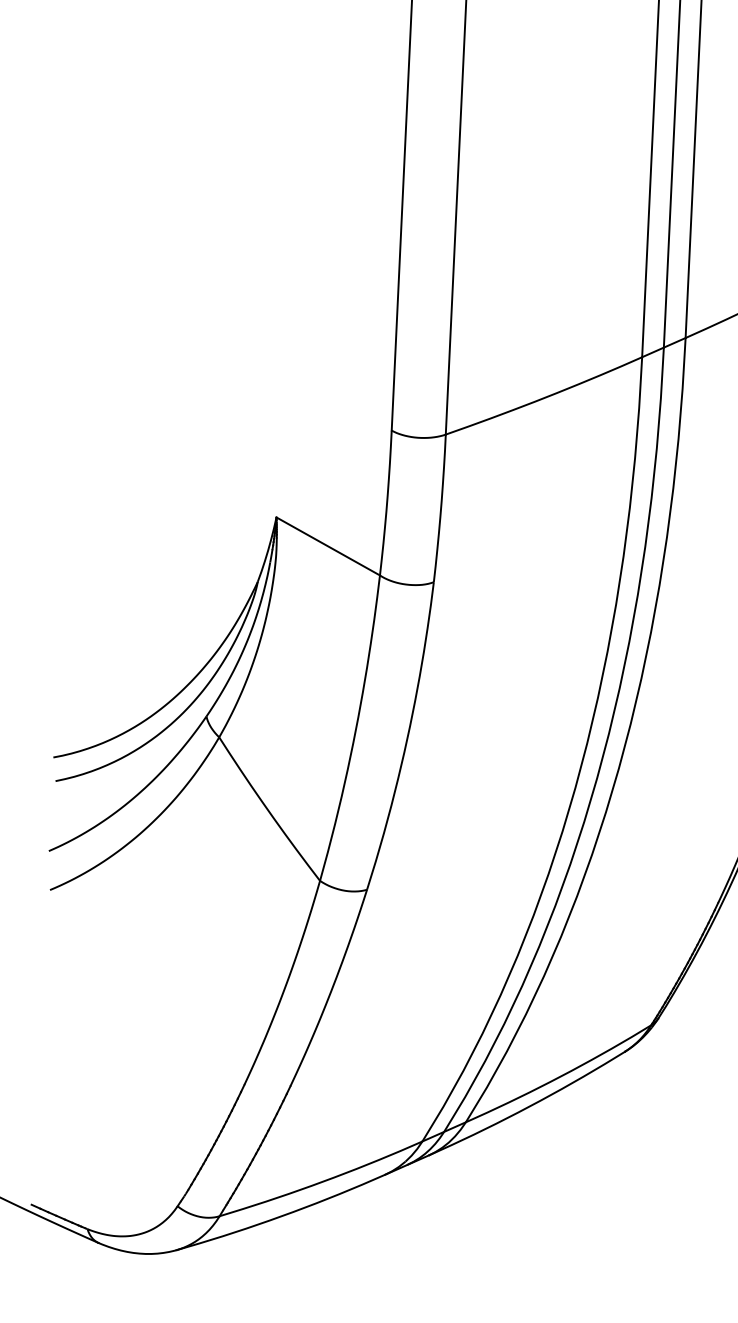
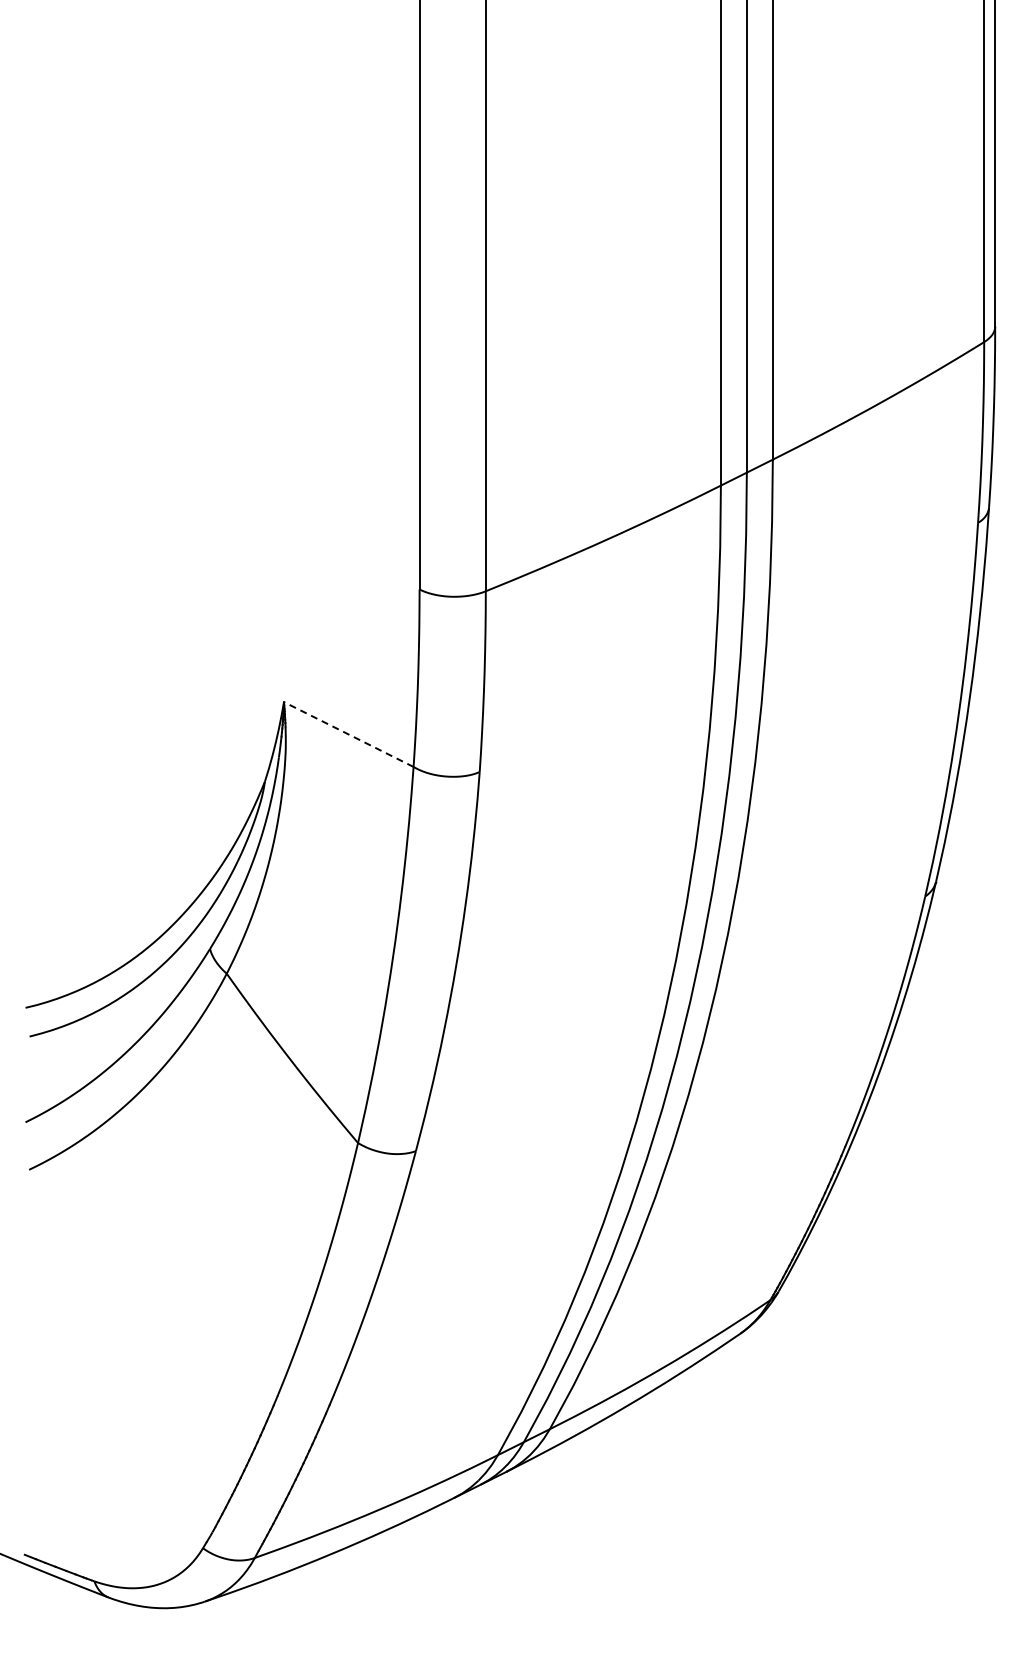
line: (327, 546) -> (348, 734), solid -> dashed

